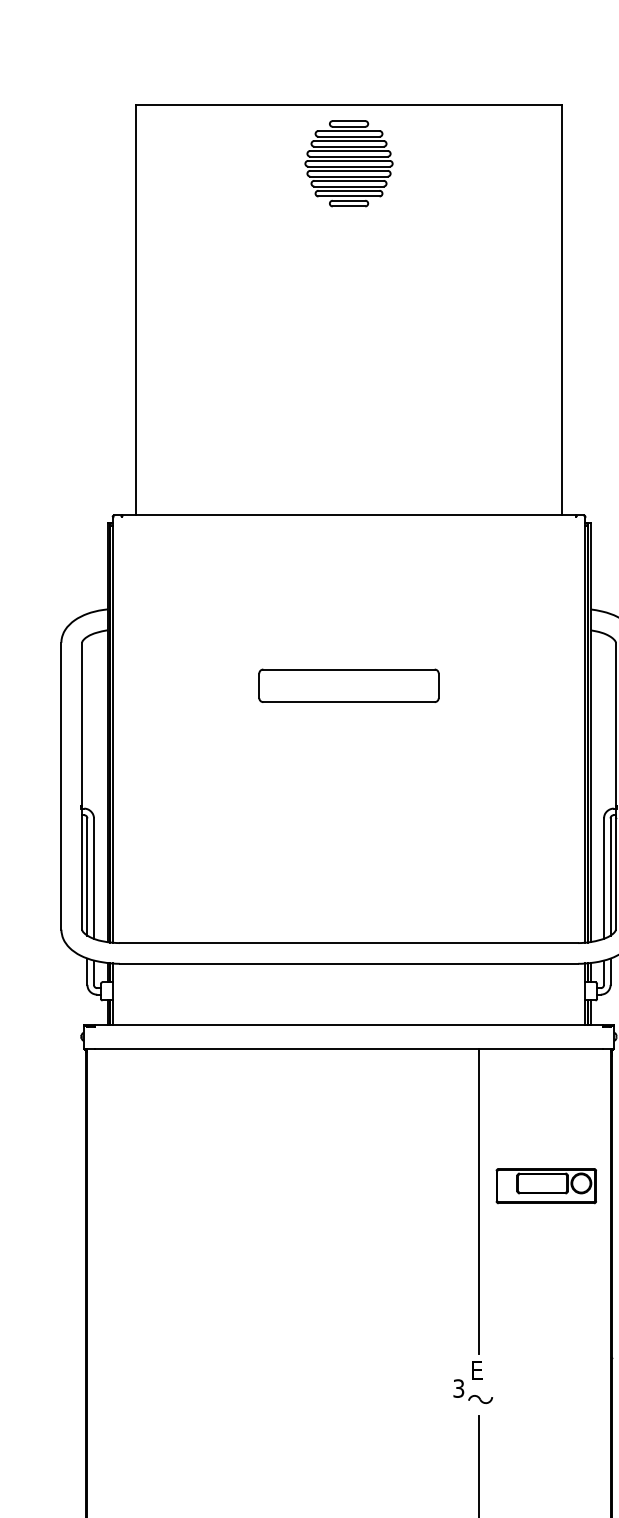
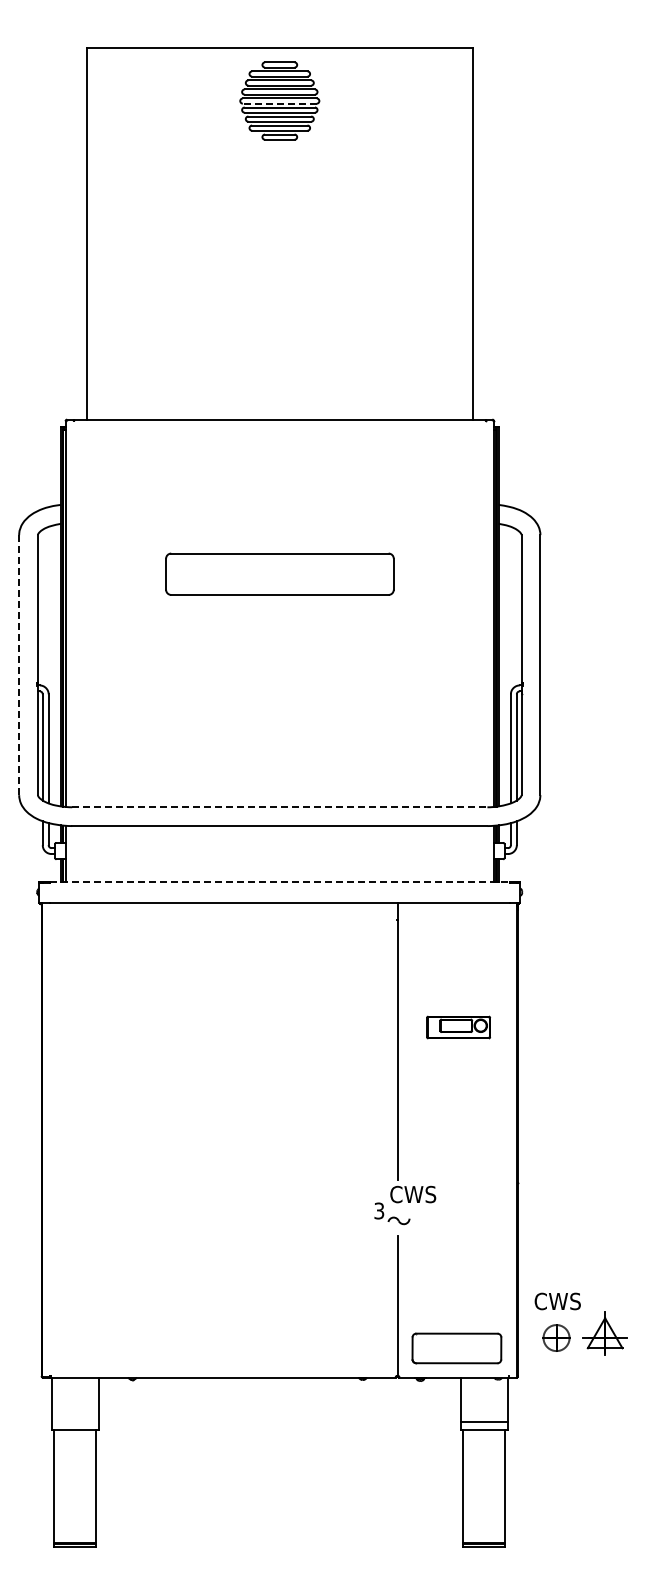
line: (348, 166) -> (279, 103), solid -> dashed
part: (348, 685) -> (279, 573), size x1.4
line: (61, 786) -> (19, 665), solid -> dashed
line: (348, 943) -> (279, 807), solid -> dashed
line: (349, 1024) -> (280, 881), solid -> dashed
part: (546, 1186) -> (458, 1027), size x0.7
text: (496, 1370) -> (413, 1194), E -> CWS

